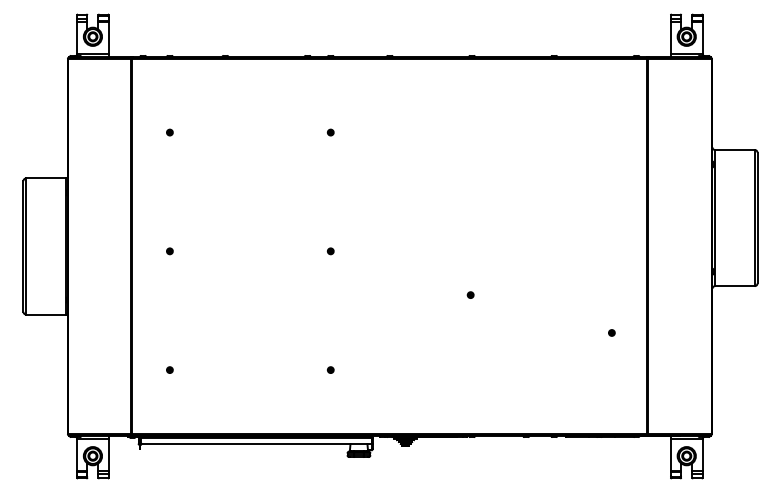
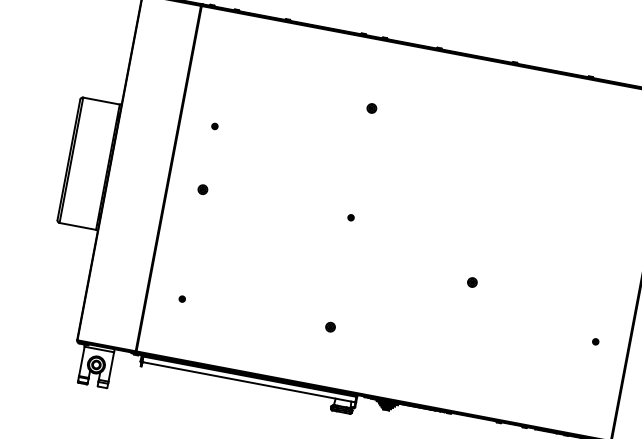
part: (169, 132) -> (214, 126), moved
part: (330, 132) -> (371, 108), size x1.6
part: (169, 251) -> (202, 189), size x1.6
part: (470, 294) -> (472, 281), size x1.6
part: (330, 369) -> (330, 326), size x1.6

